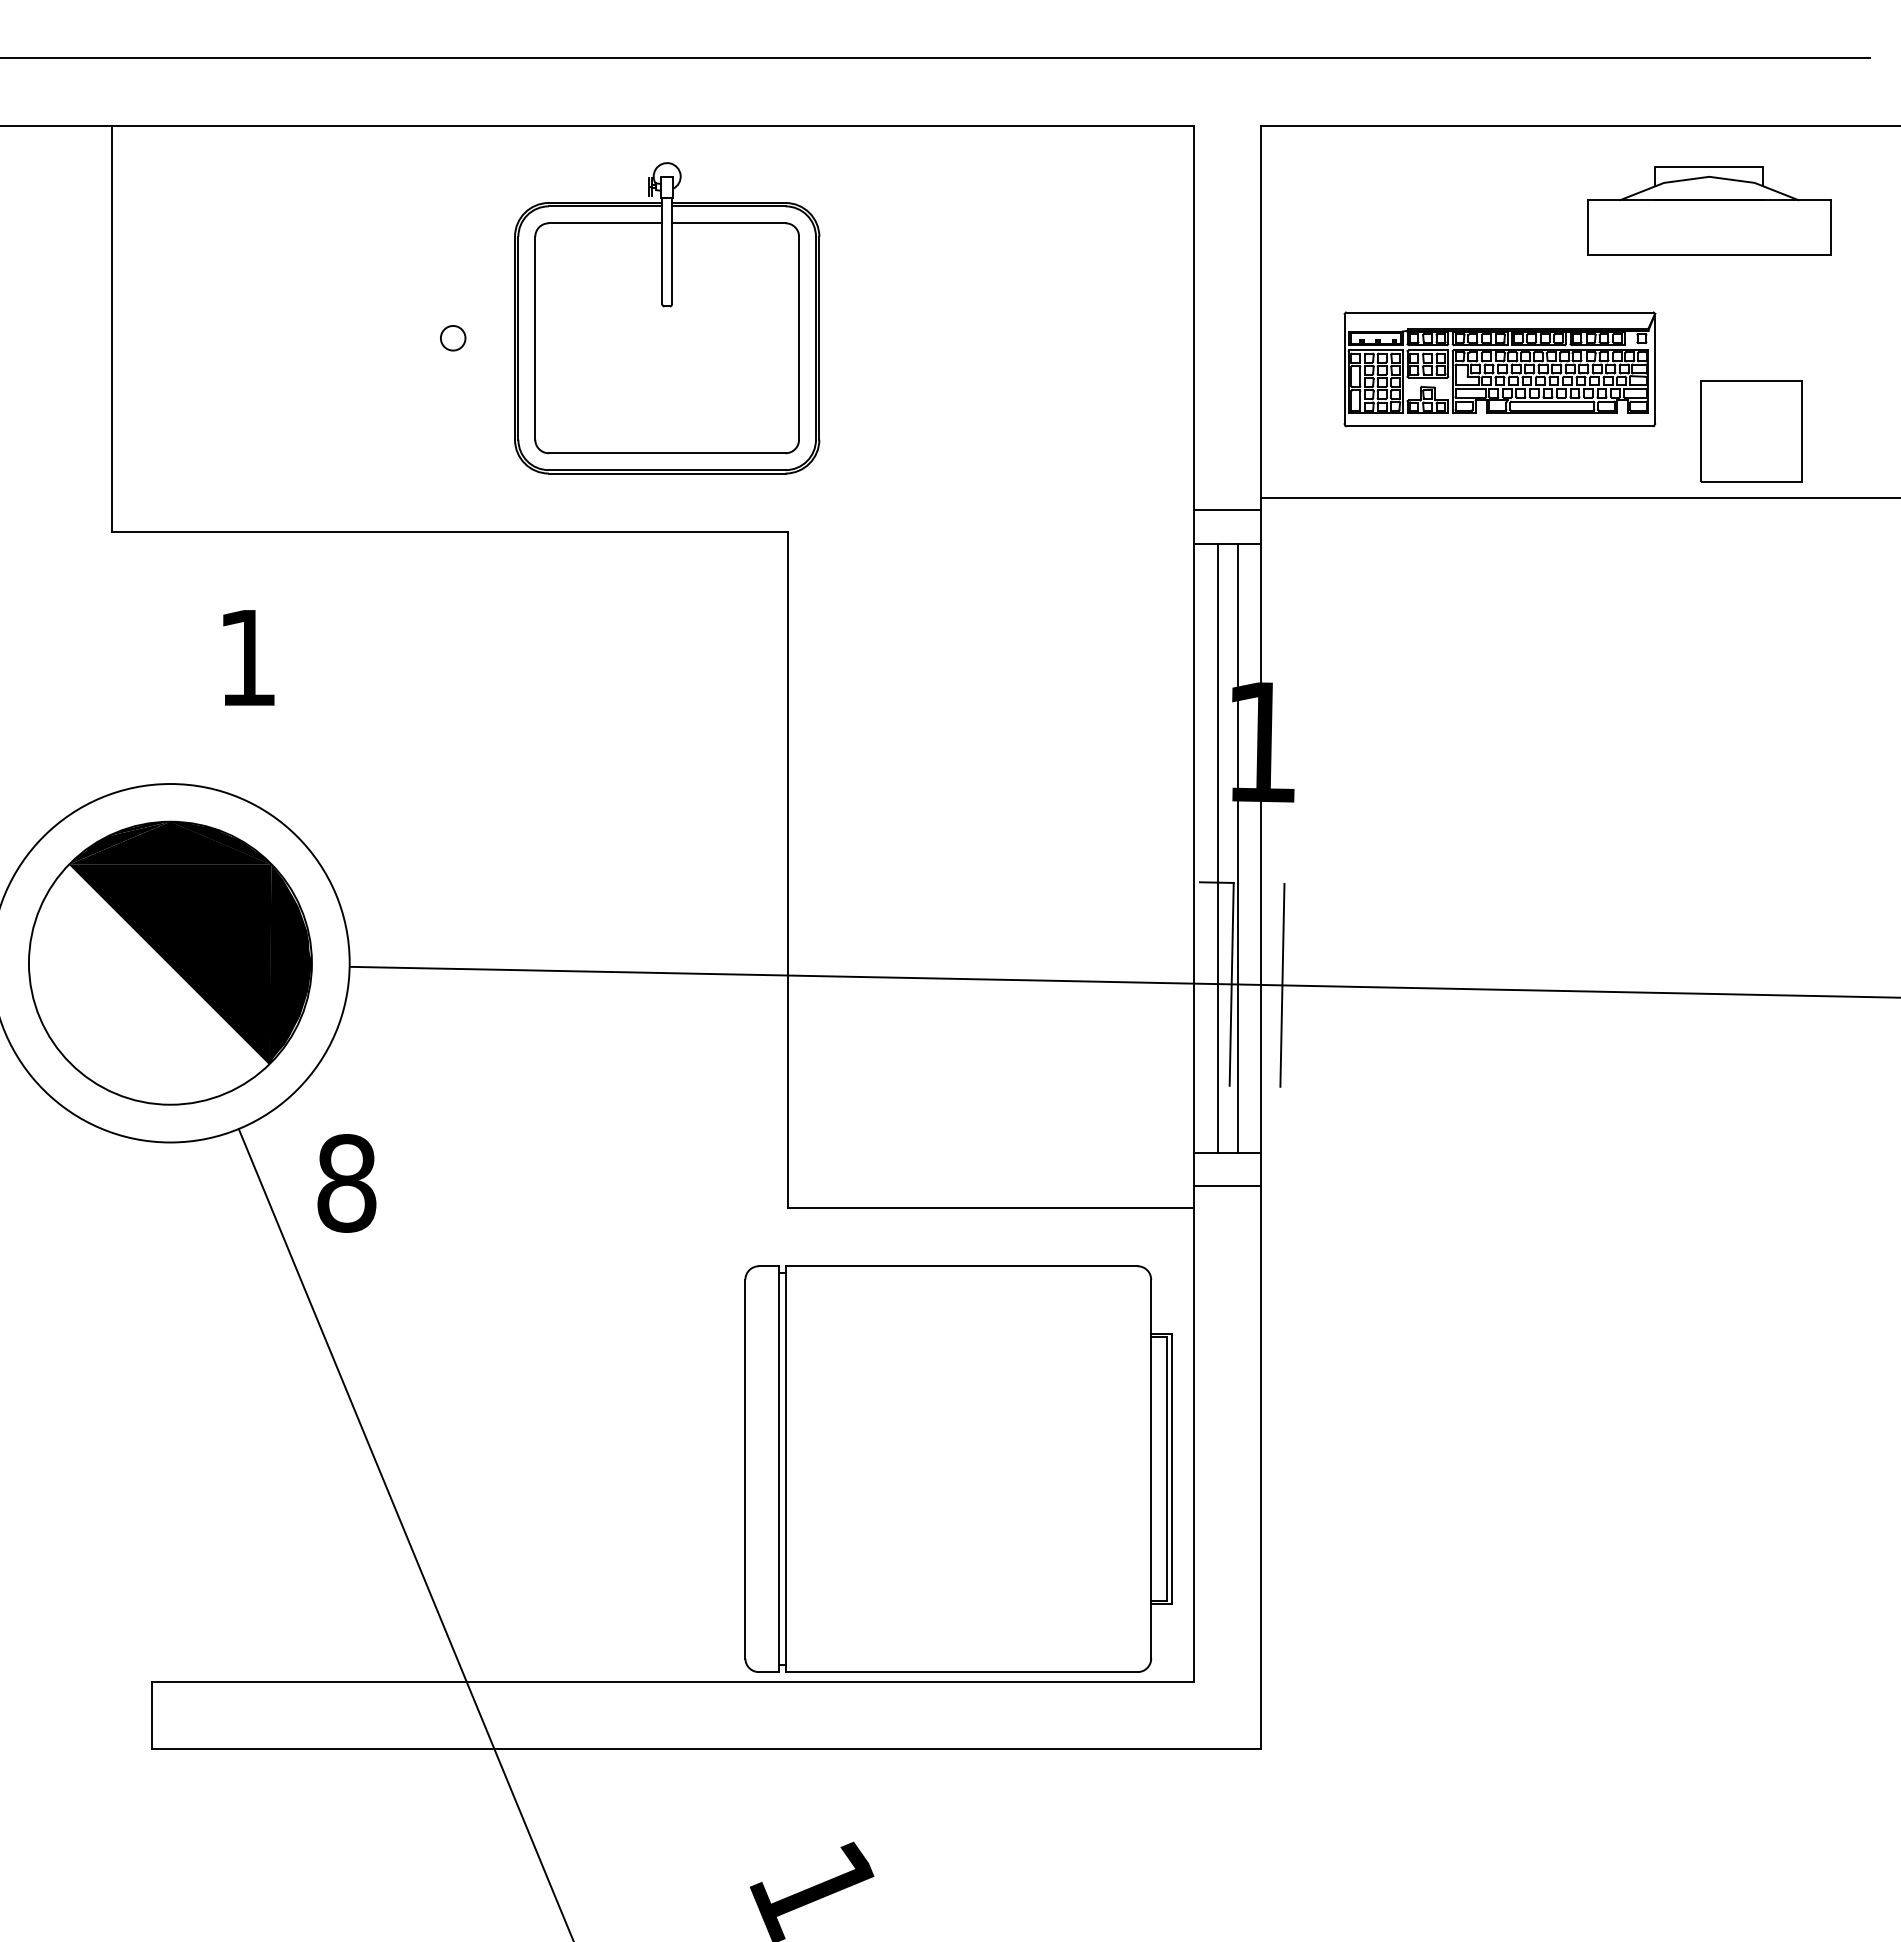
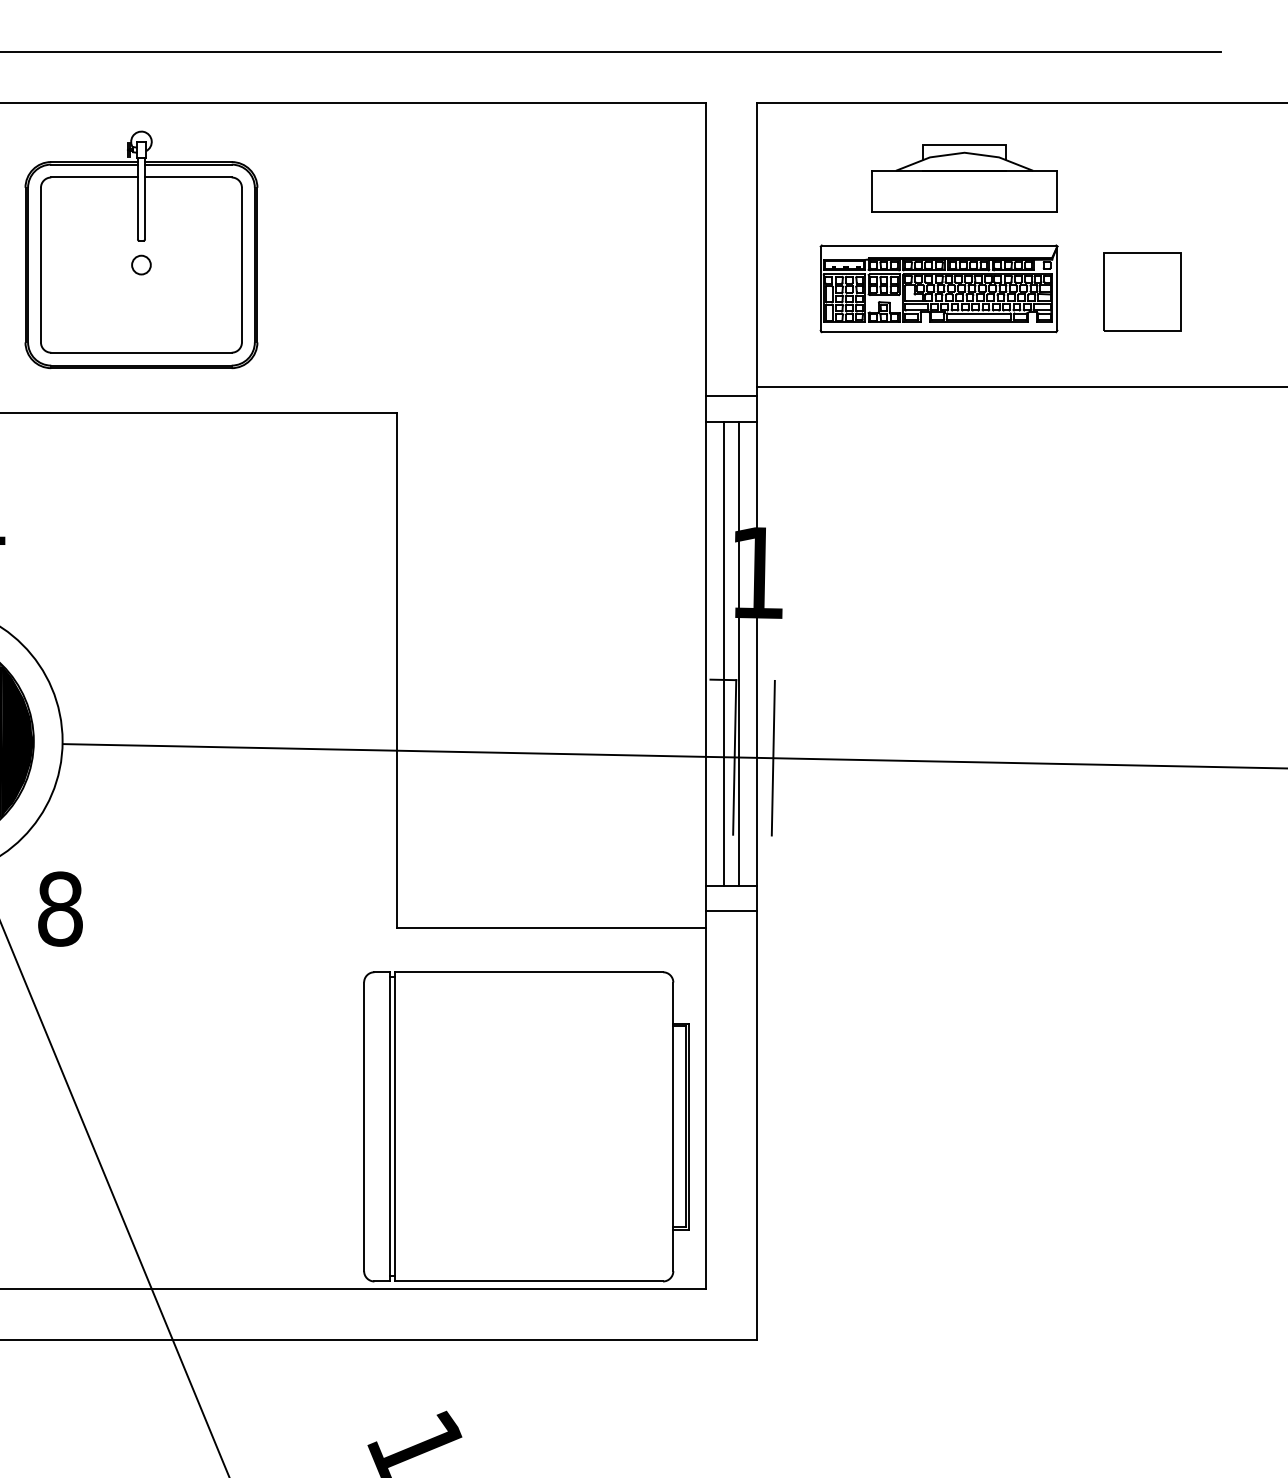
part: (1709, 210) -> (964, 178), moved
part: (667, 318) -> (141, 250), moved
part: (1751, 431) -> (1142, 291), moved

